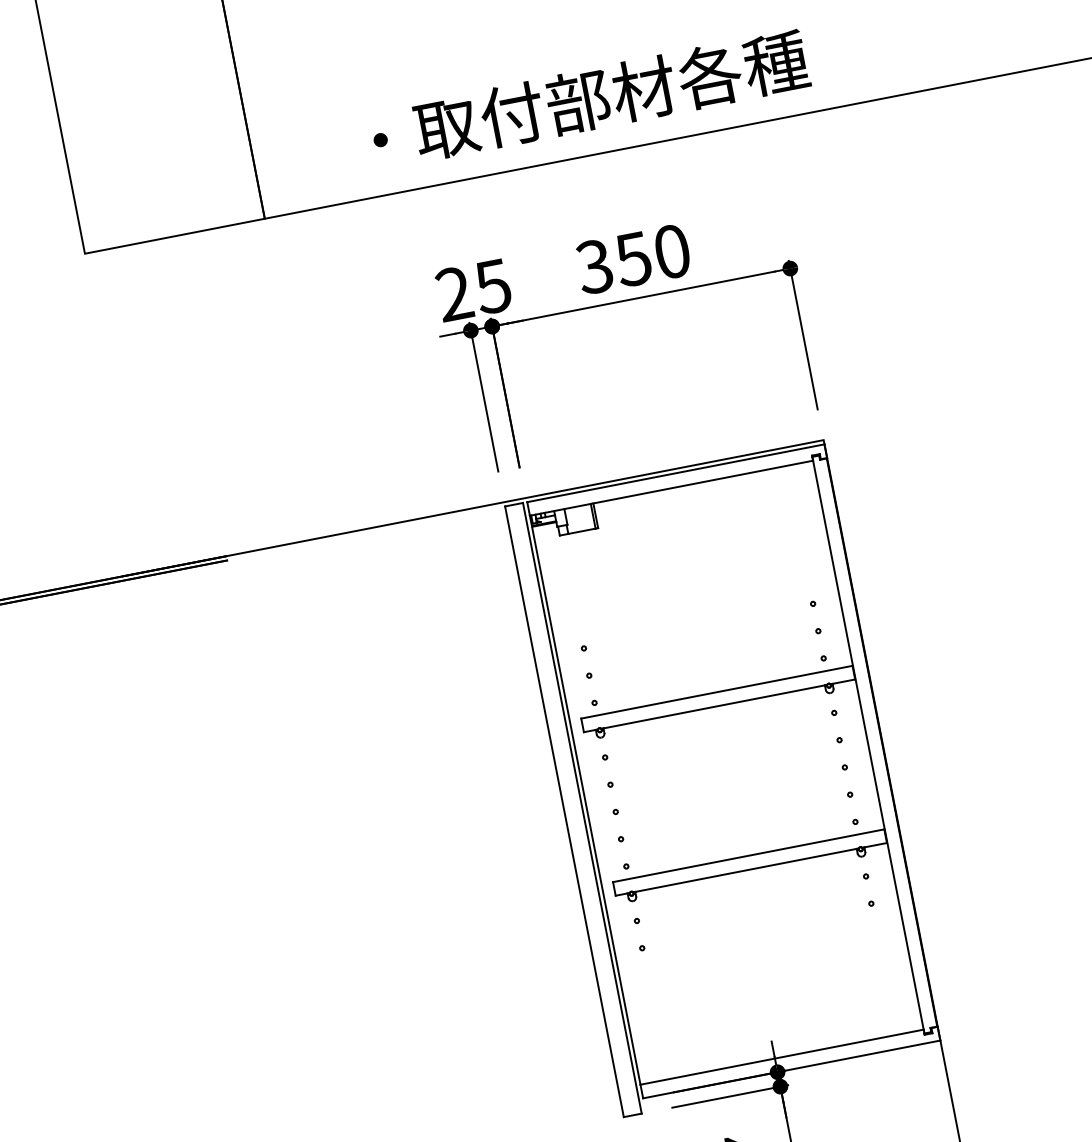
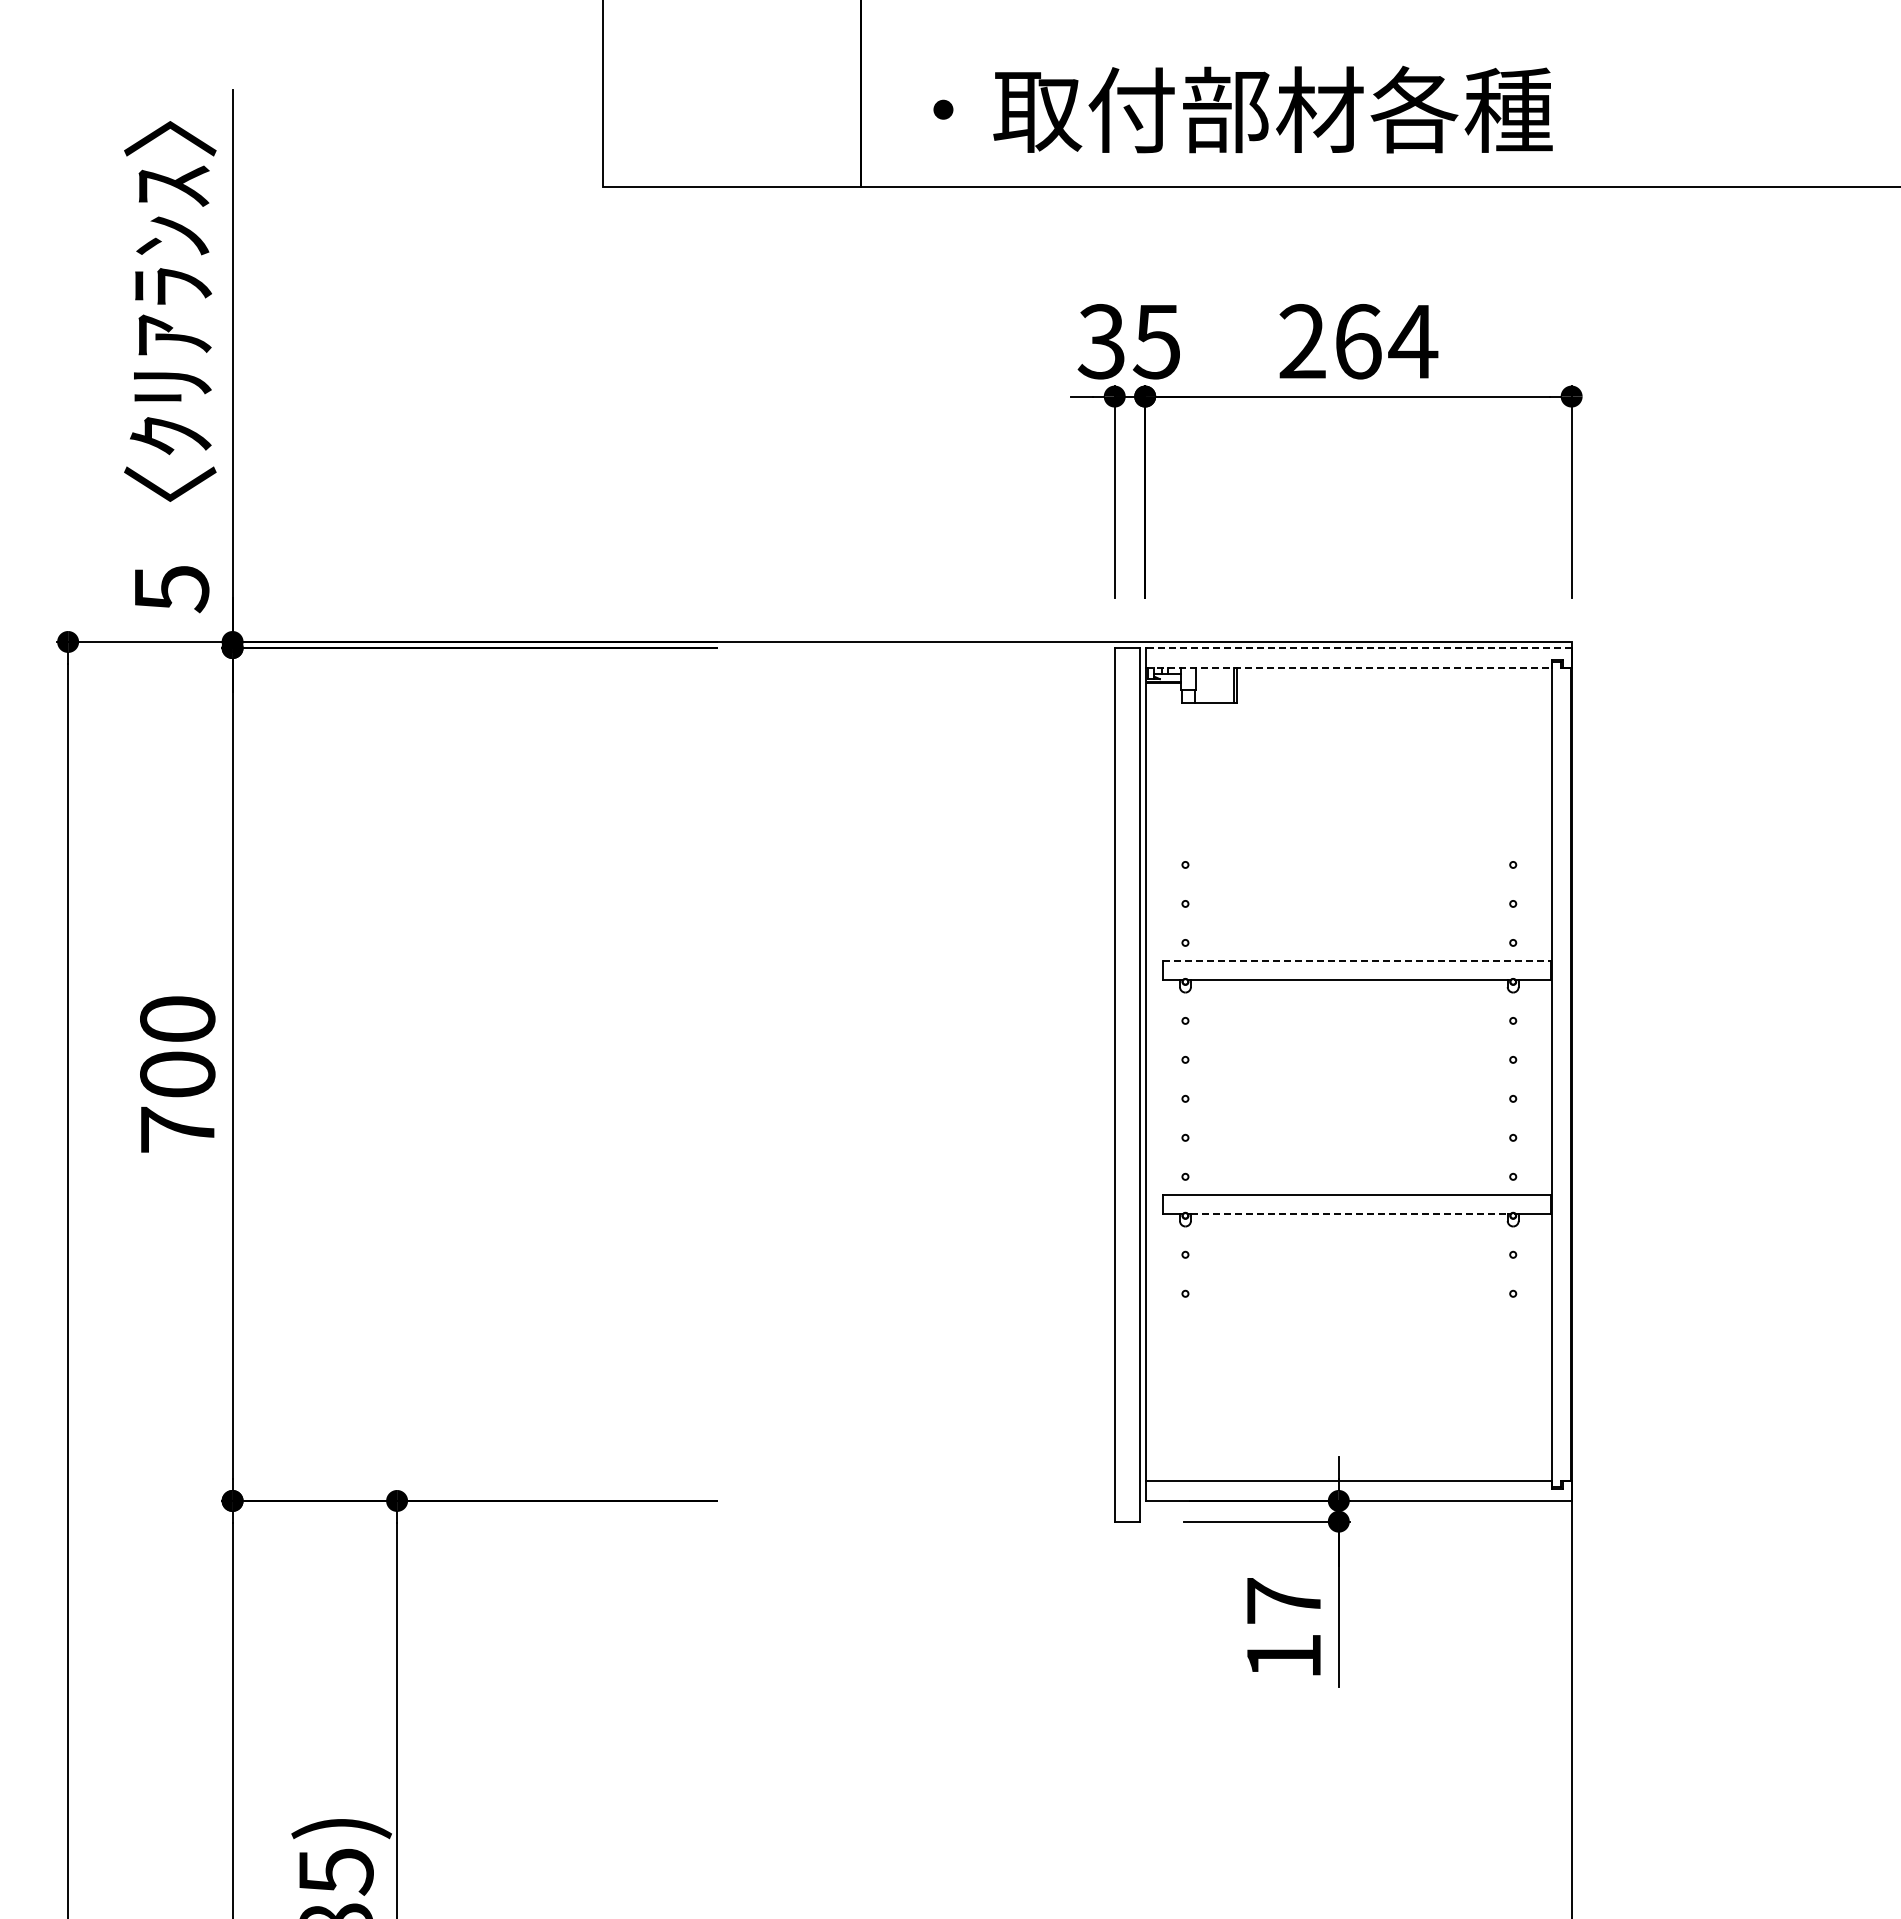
text: (589, 99) -> (1242, 109), moved
text: (633, 259) -> (1358, 341), 350 -> 264
text: (453, 294) -> (1100, 341), 25 -> 35
line: (676, 473) -> (1359, 648), solid -> dashed
line: (671, 488) -> (1349, 667), solid -> dashed
line: (717, 691) -> (1357, 960), solid -> dashed
line: (746, 870) -> (1349, 1214), solid -> dashed

